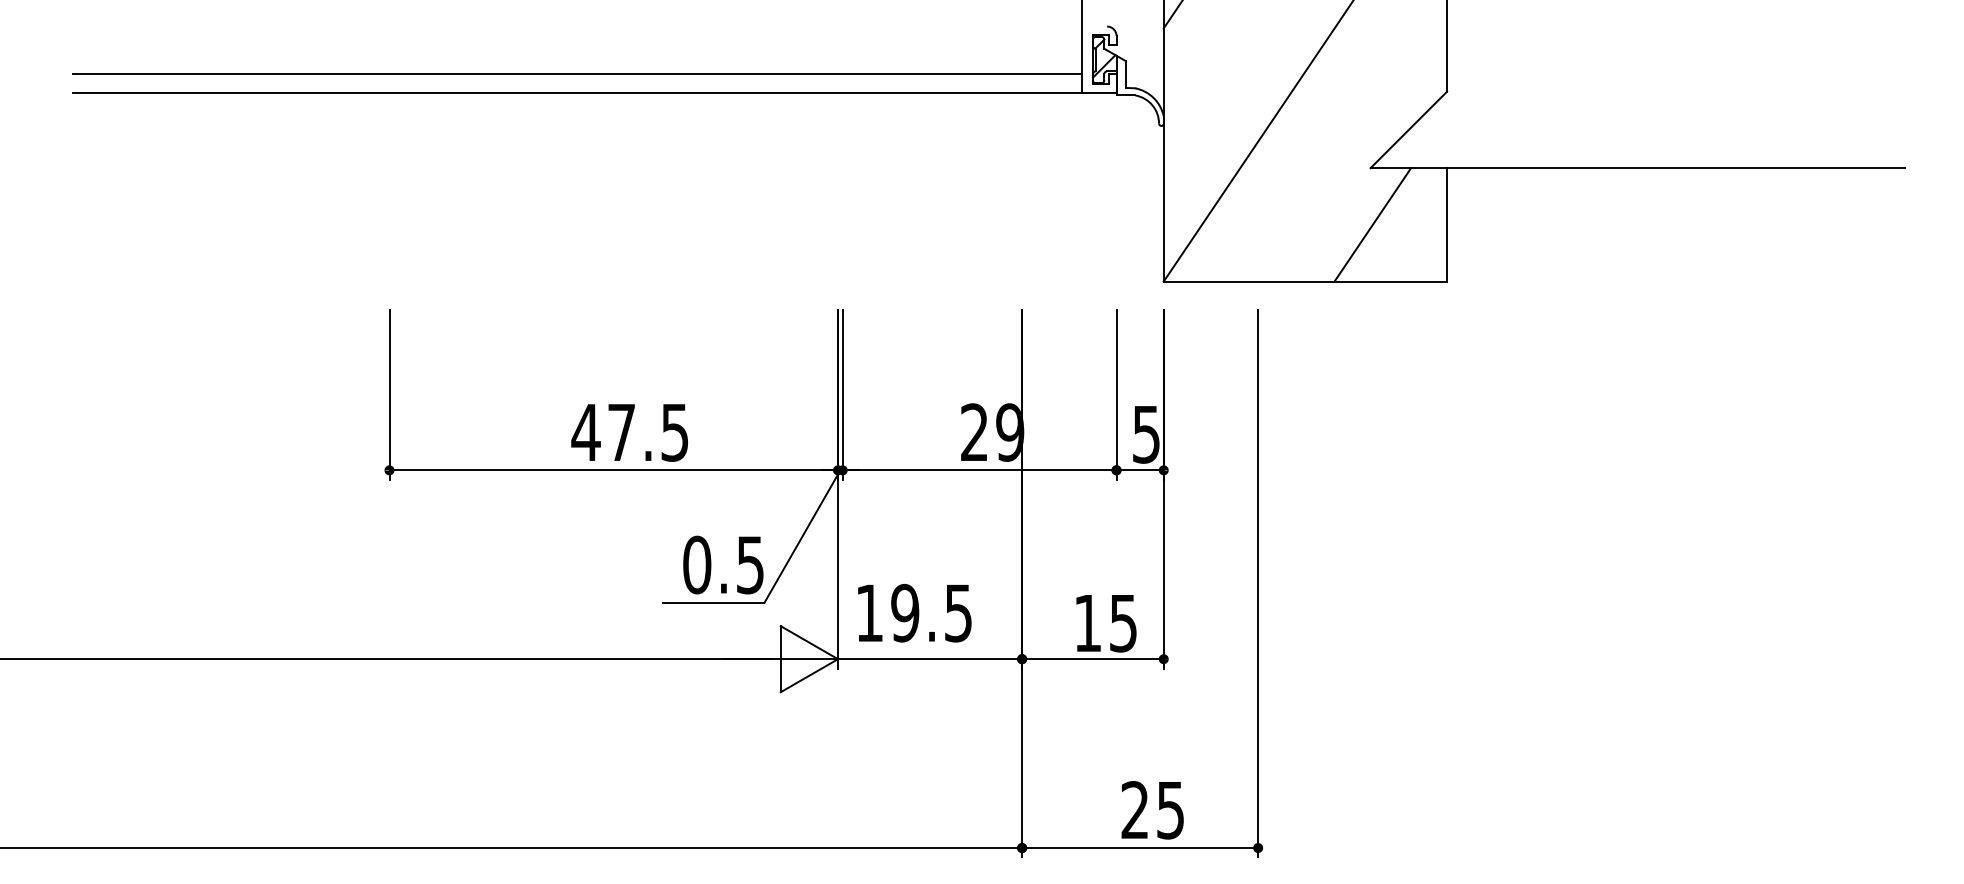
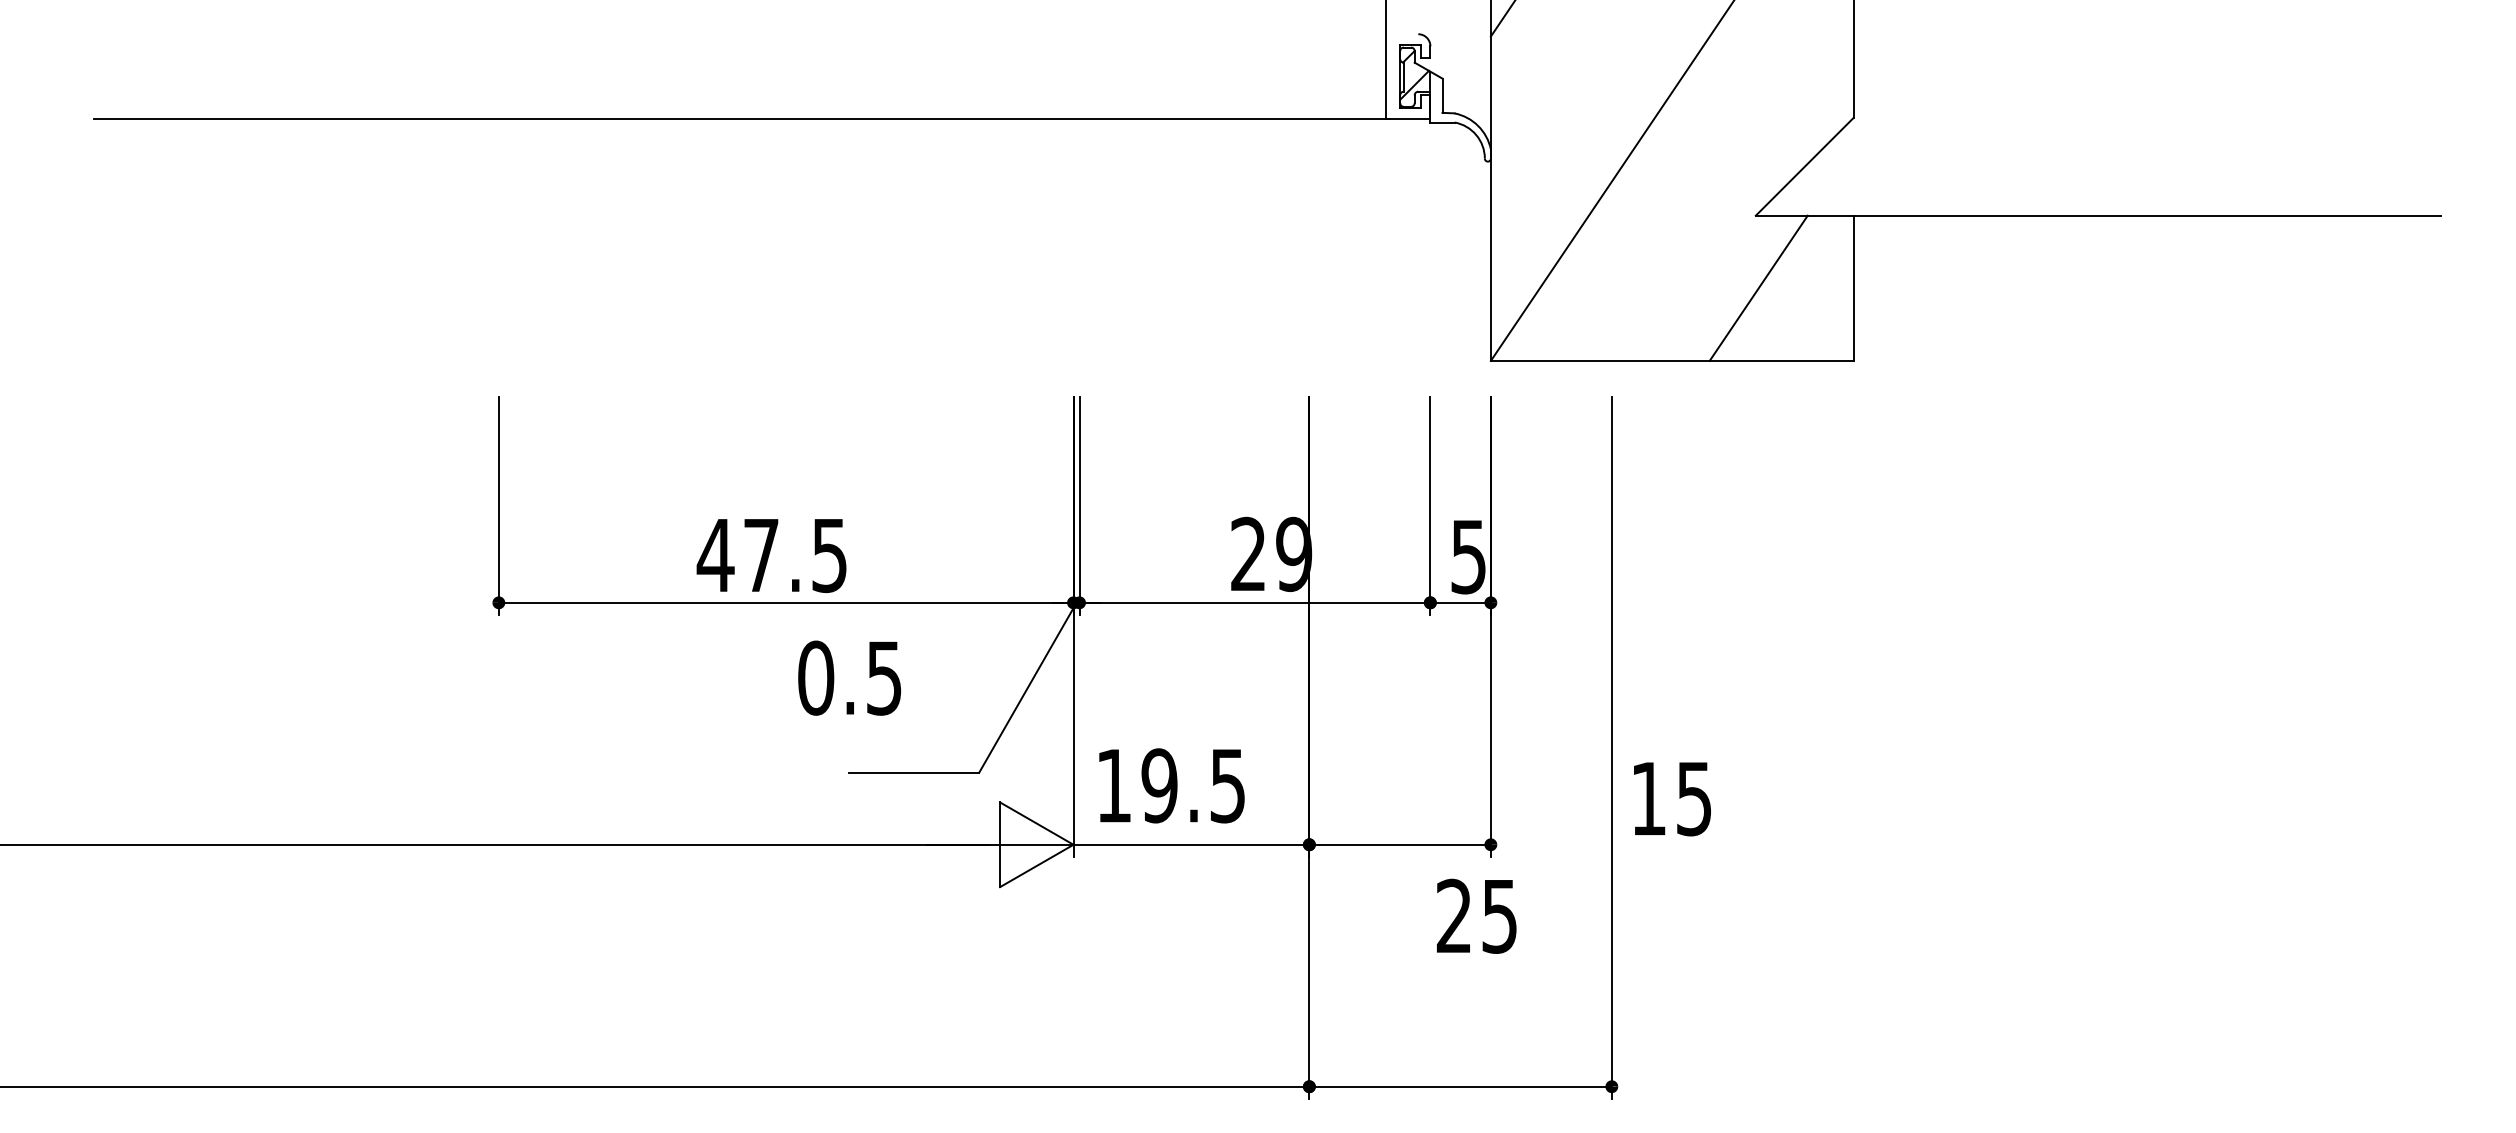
line: (577, 73) -> (739, 94), removed
text: (629, 433) -> (771, 556), moved
text: (723, 564) -> (849, 677), moved
text: (1106, 623) -> (1672, 799), moved
text: (1152, 809) -> (1476, 915), moved

